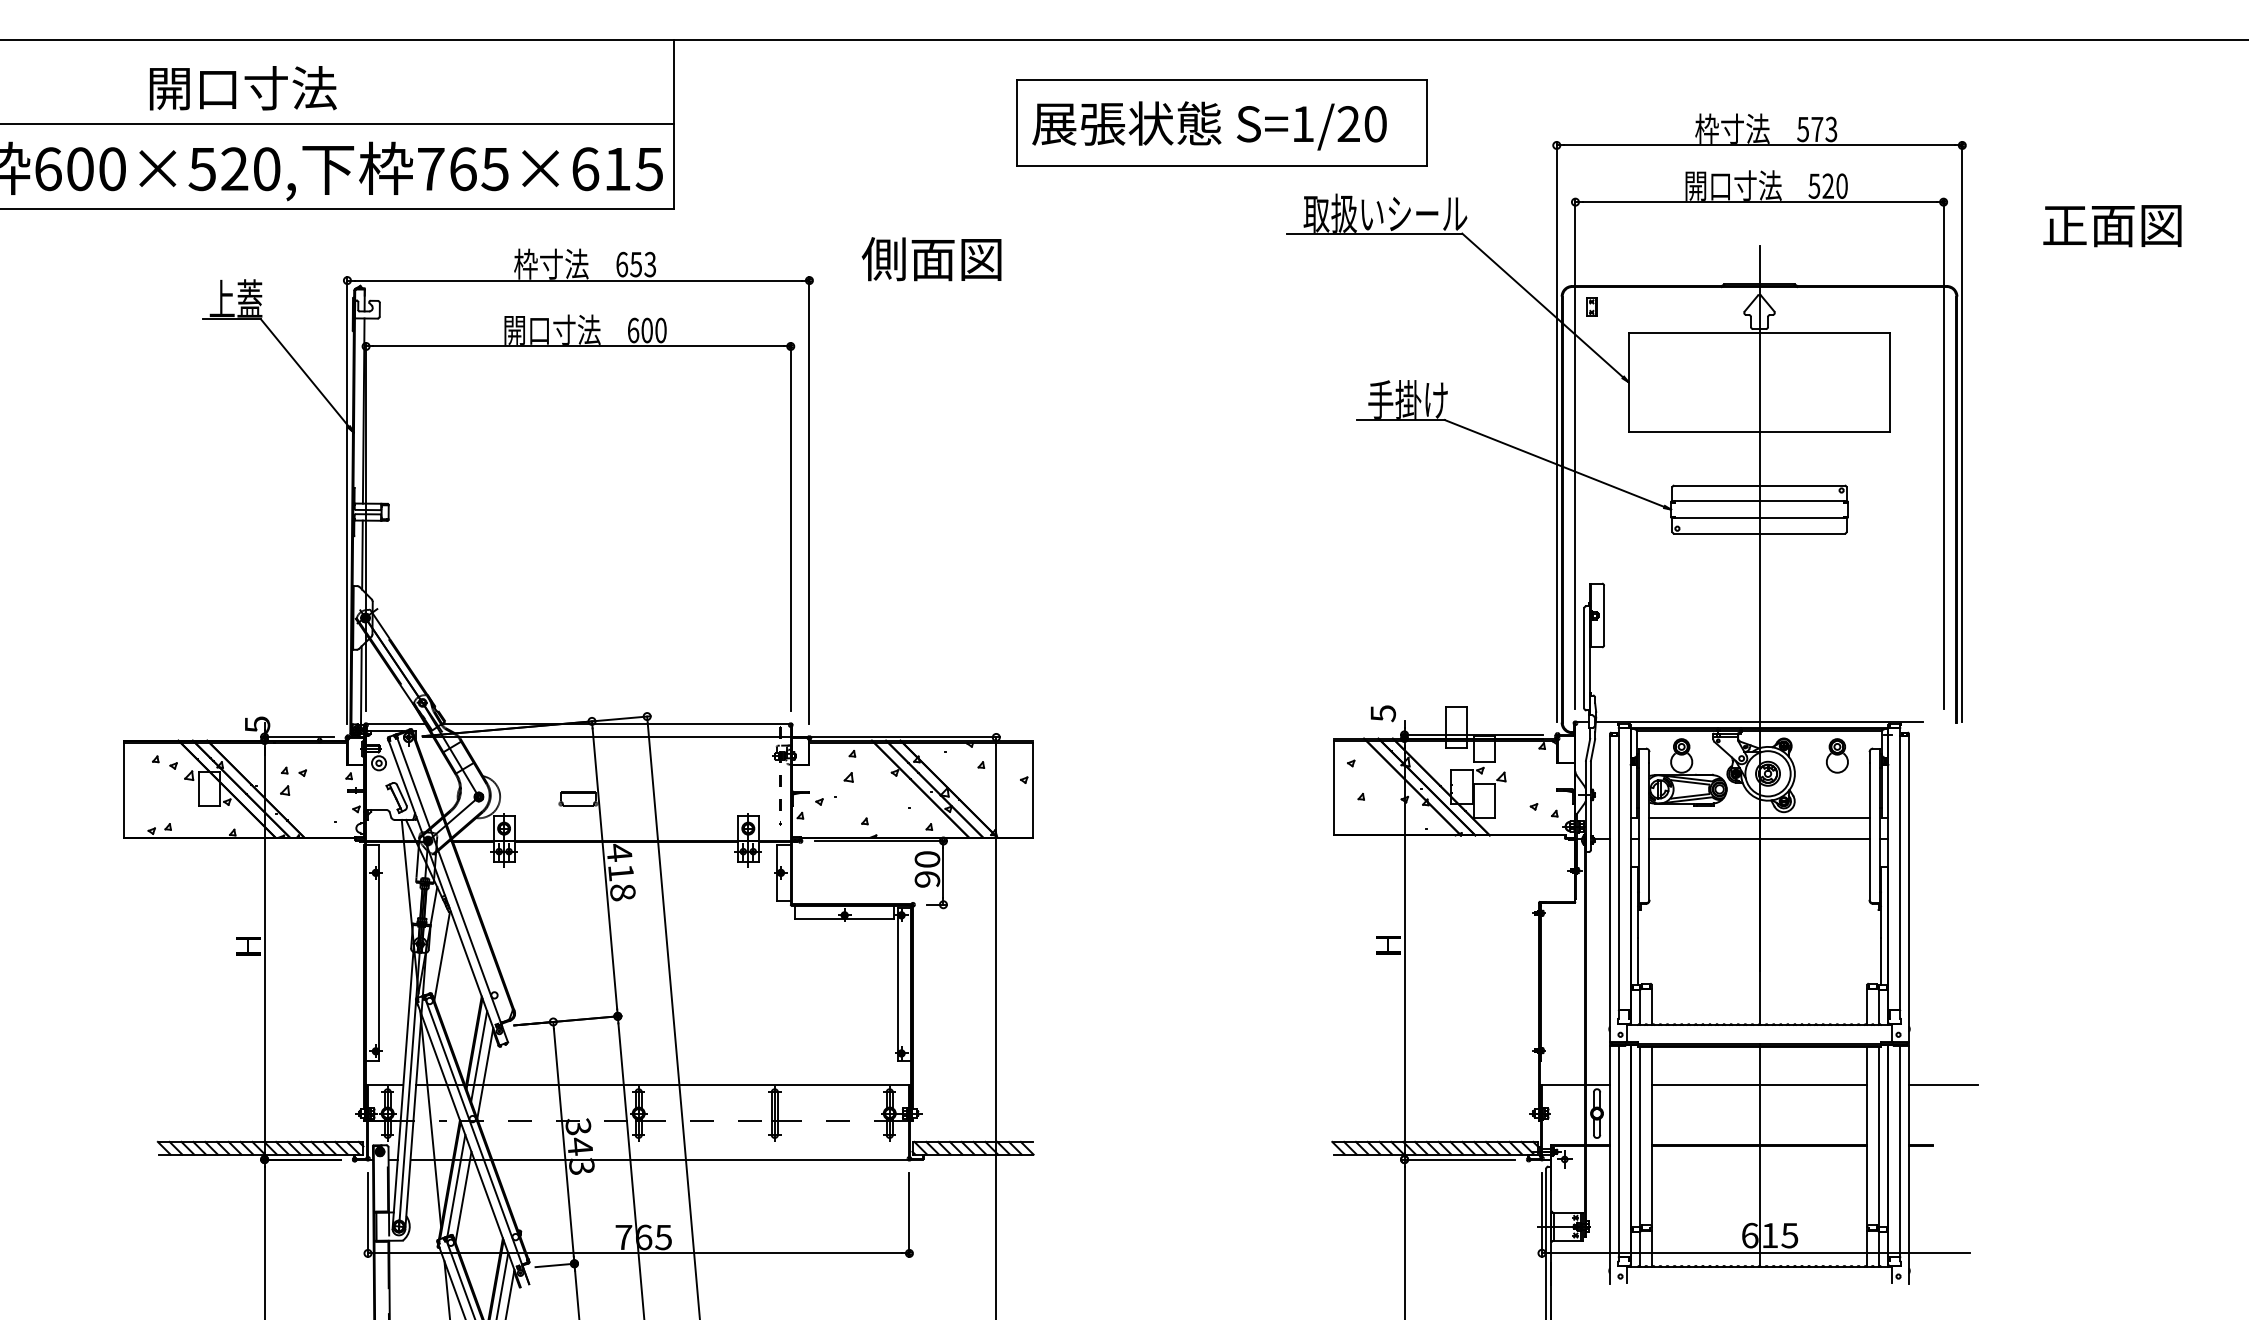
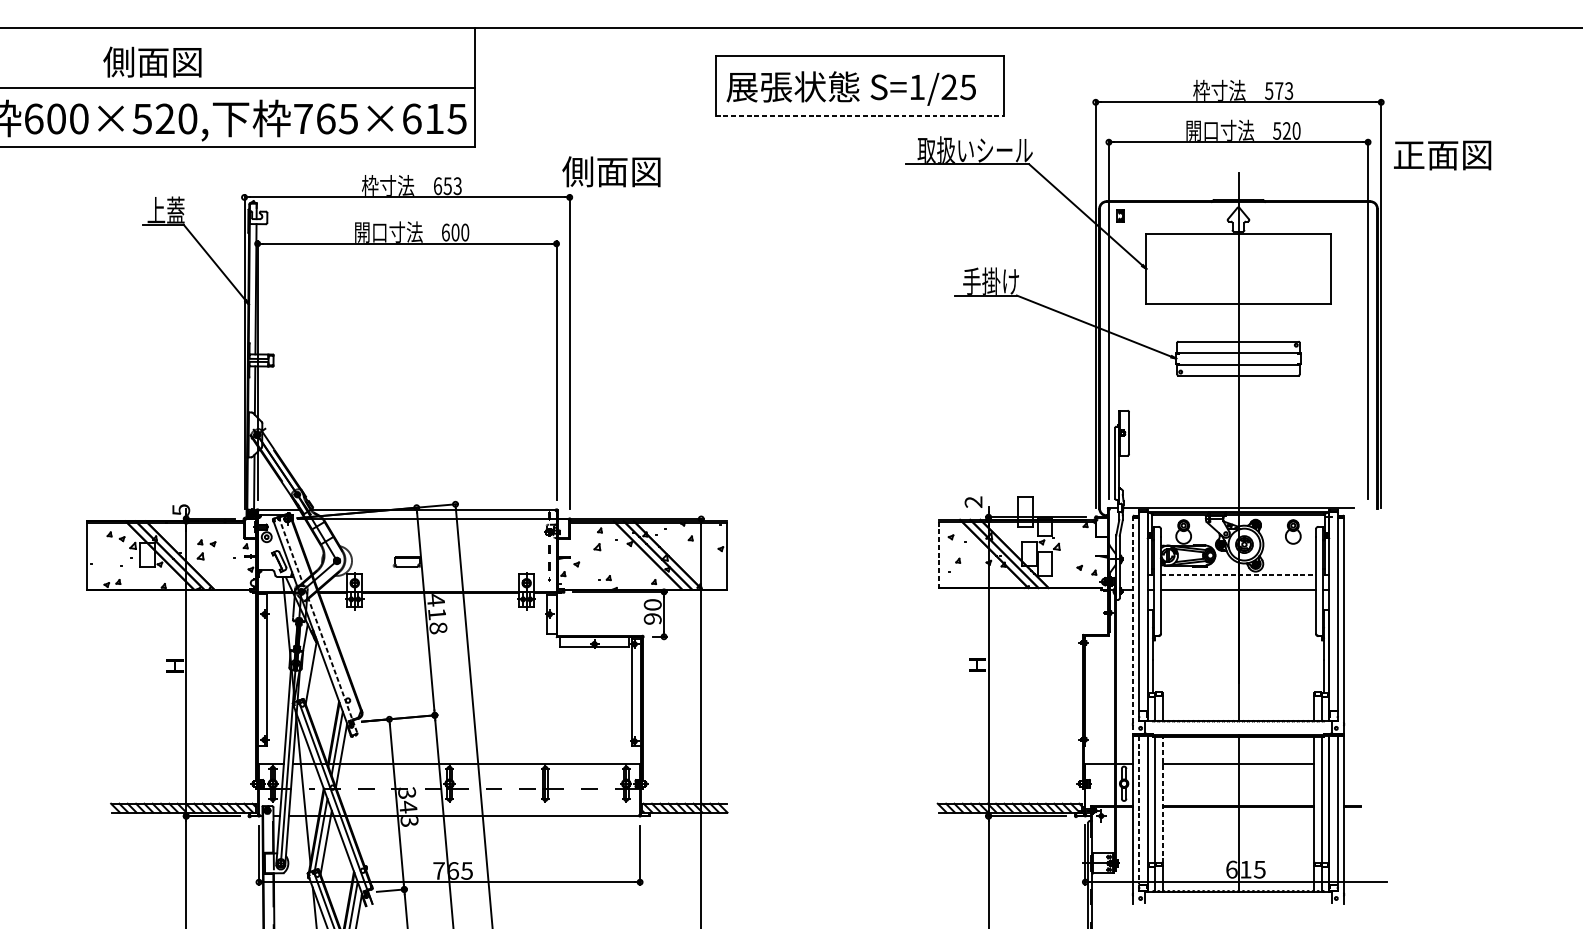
text: (241, 88) -> (169, 62), 開口寸法 -> 側面図
text: (1375, 124) -> (968, 87), S=1/20 -> S=1/25
line: (1221, 165) -> (859, 116), solid -> dashed
text: (2112, 226) -> (1442, 155), moved
text: (931, 259) -> (611, 172), moved
text: (1383, 713) -> (973, 502), 5 -> 2
line: (1333, 788) -> (938, 554), solid -> dashed
line: (1760, 817) -> (1239, 575), solid -> dashed
line: (452, 888) -> (318, 625), solid -> dashed
line: (1610, 888) -> (1133, 625), solid -> dashed
line: (1942, 1085) -> (1367, 764), removed
line: (1651, 1136) -> (1162, 799), solid -> dashed
line: (1618, 1151) -> (1139, 810), solid -> dashed

